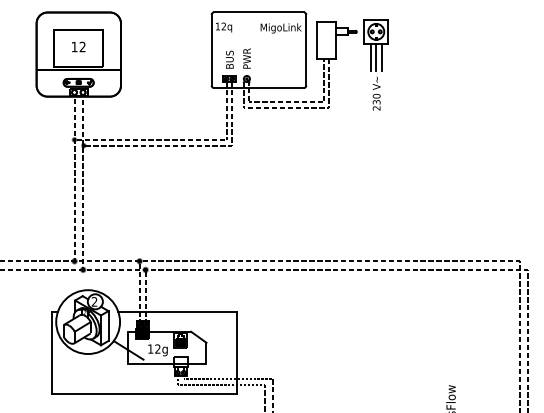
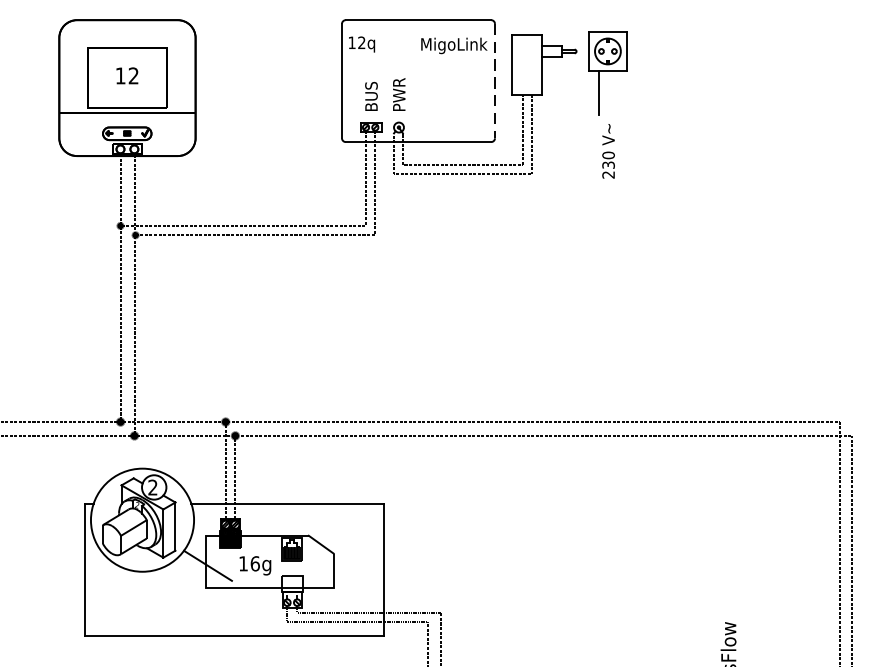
line: (306, 50) -> (495, 81), solid -> dashed
line: (376, 57) -> (608, 92), removed
line: (382, 57) -> (617, 92), removed
text: (157, 348) -> (254, 562), 12g -> 16g

